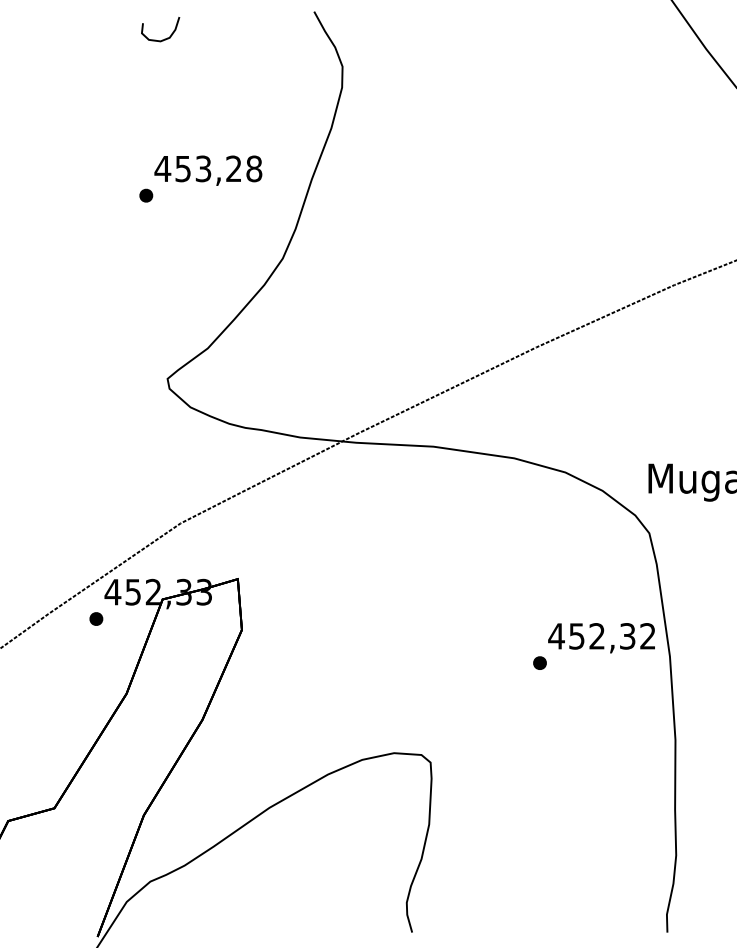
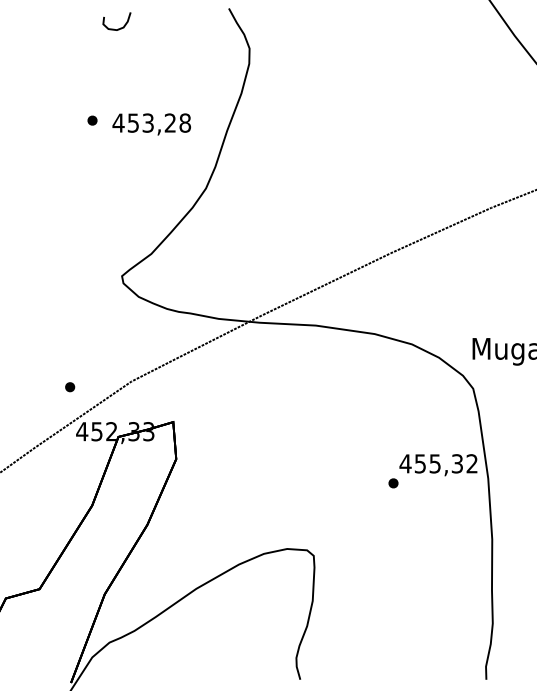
part: (146, 195) -> (92, 120), moved
part: (96, 619) -> (70, 387), moved
text: (596, 635) -> (434, 463), 452,32 -> 455,32

